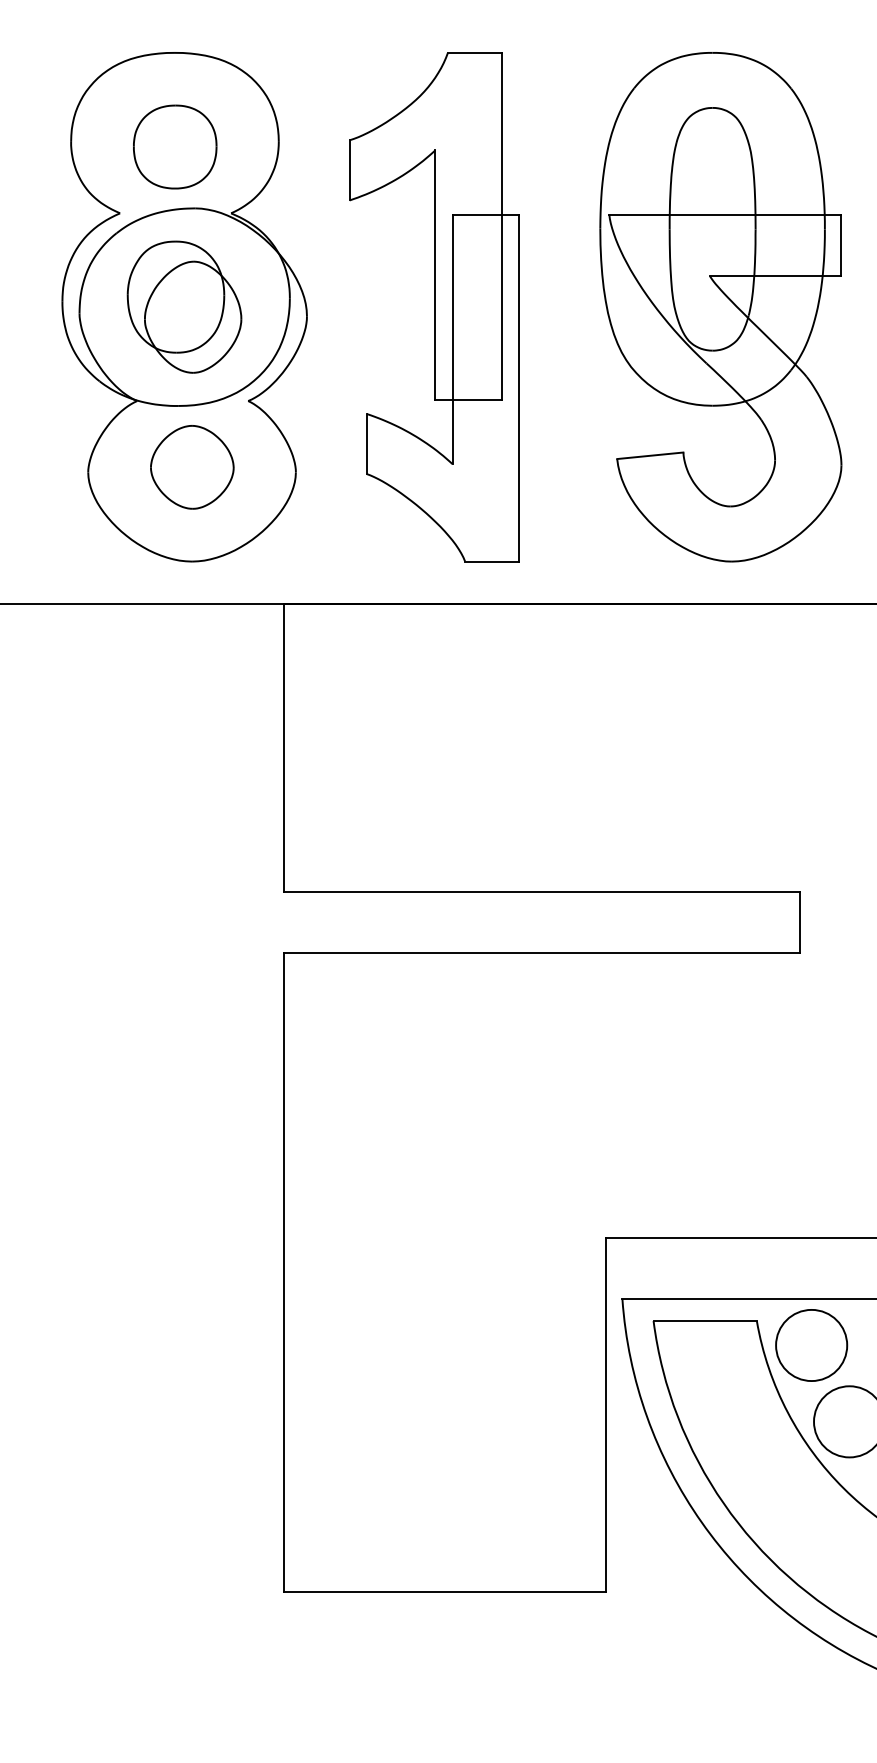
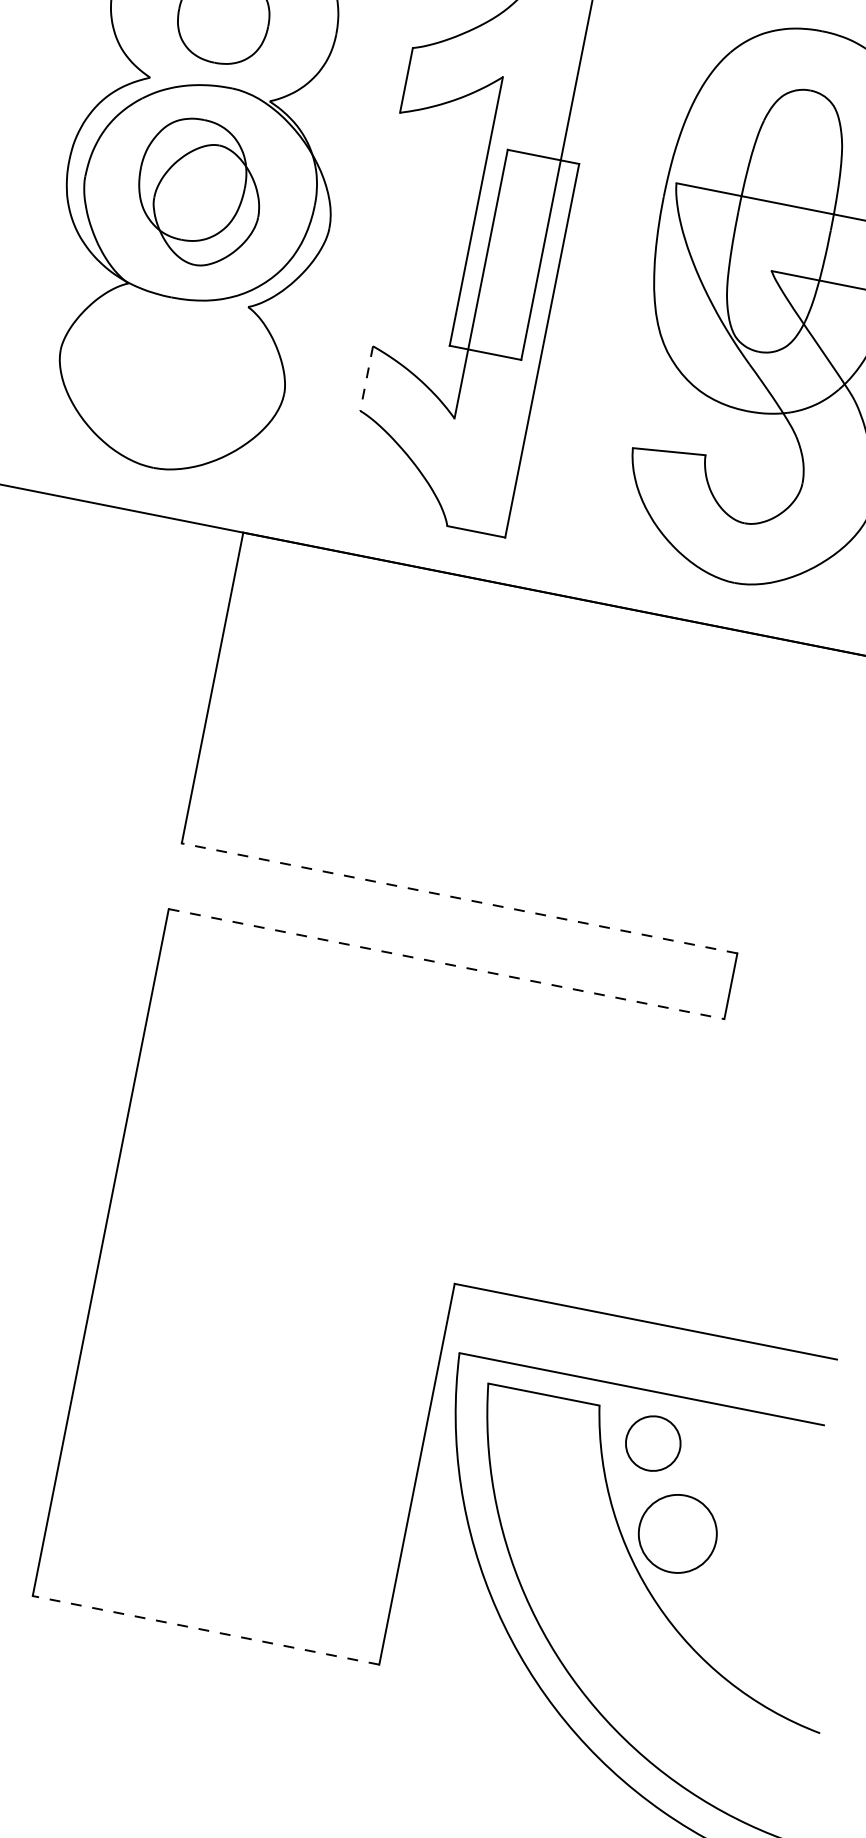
line: (366, 444) -> (366, 379), solid -> dashed
part: (192, 467) -> (173, 366), removed
line: (541, 892) -> (459, 898), solid -> dashed
line: (542, 953) -> (447, 964), solid -> dashed
circle: (811, 1345) -> (653, 1443), size x0.7
line: (444, 1591) -> (205, 1630), solid -> dashed

